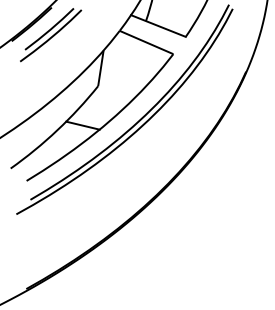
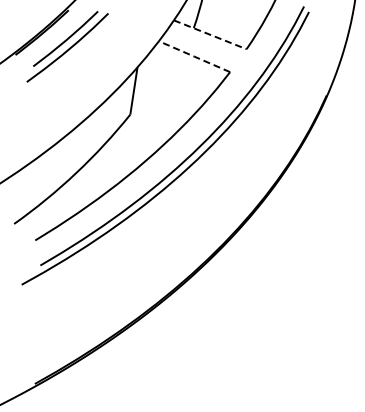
line: (158, 25) -> (210, 34), solid -> dashed
line: (146, 42) -> (194, 56), solid -> dashed
line: (83, 125) -> (110, 166), removed

